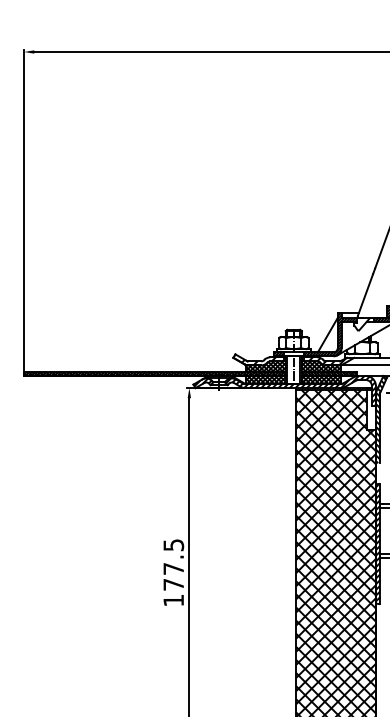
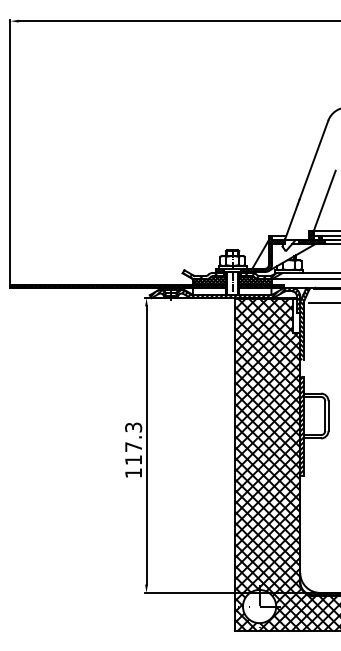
hatch: (264, 380) -> (208, 291), removed
hatch: (321, 380) -> (255, 291), removed
text: (173, 564) -> (133, 443), 177.5 -> 117.3

